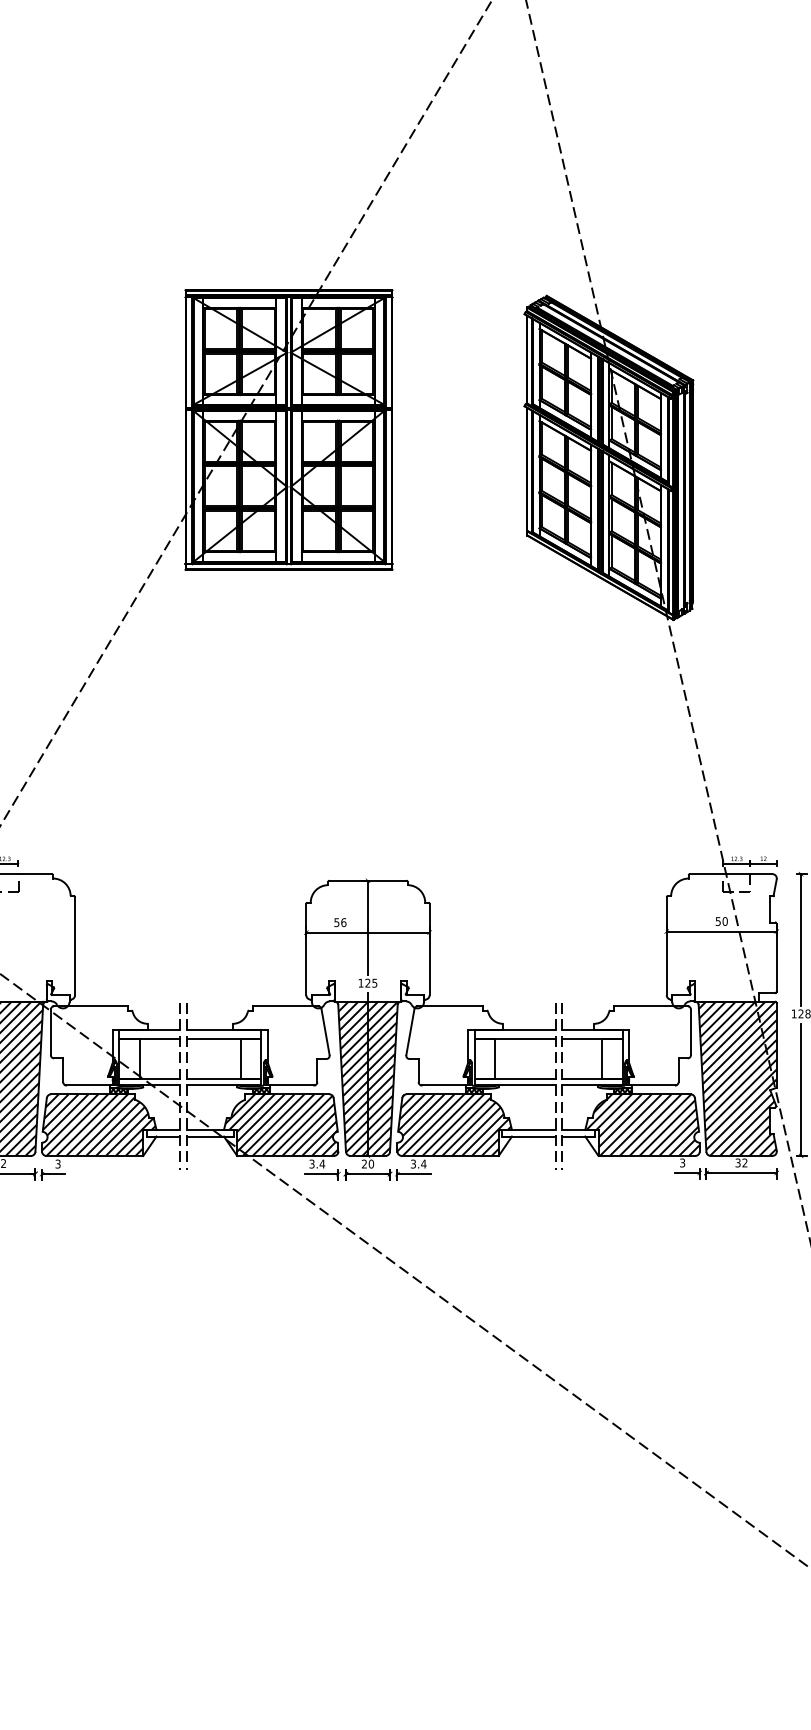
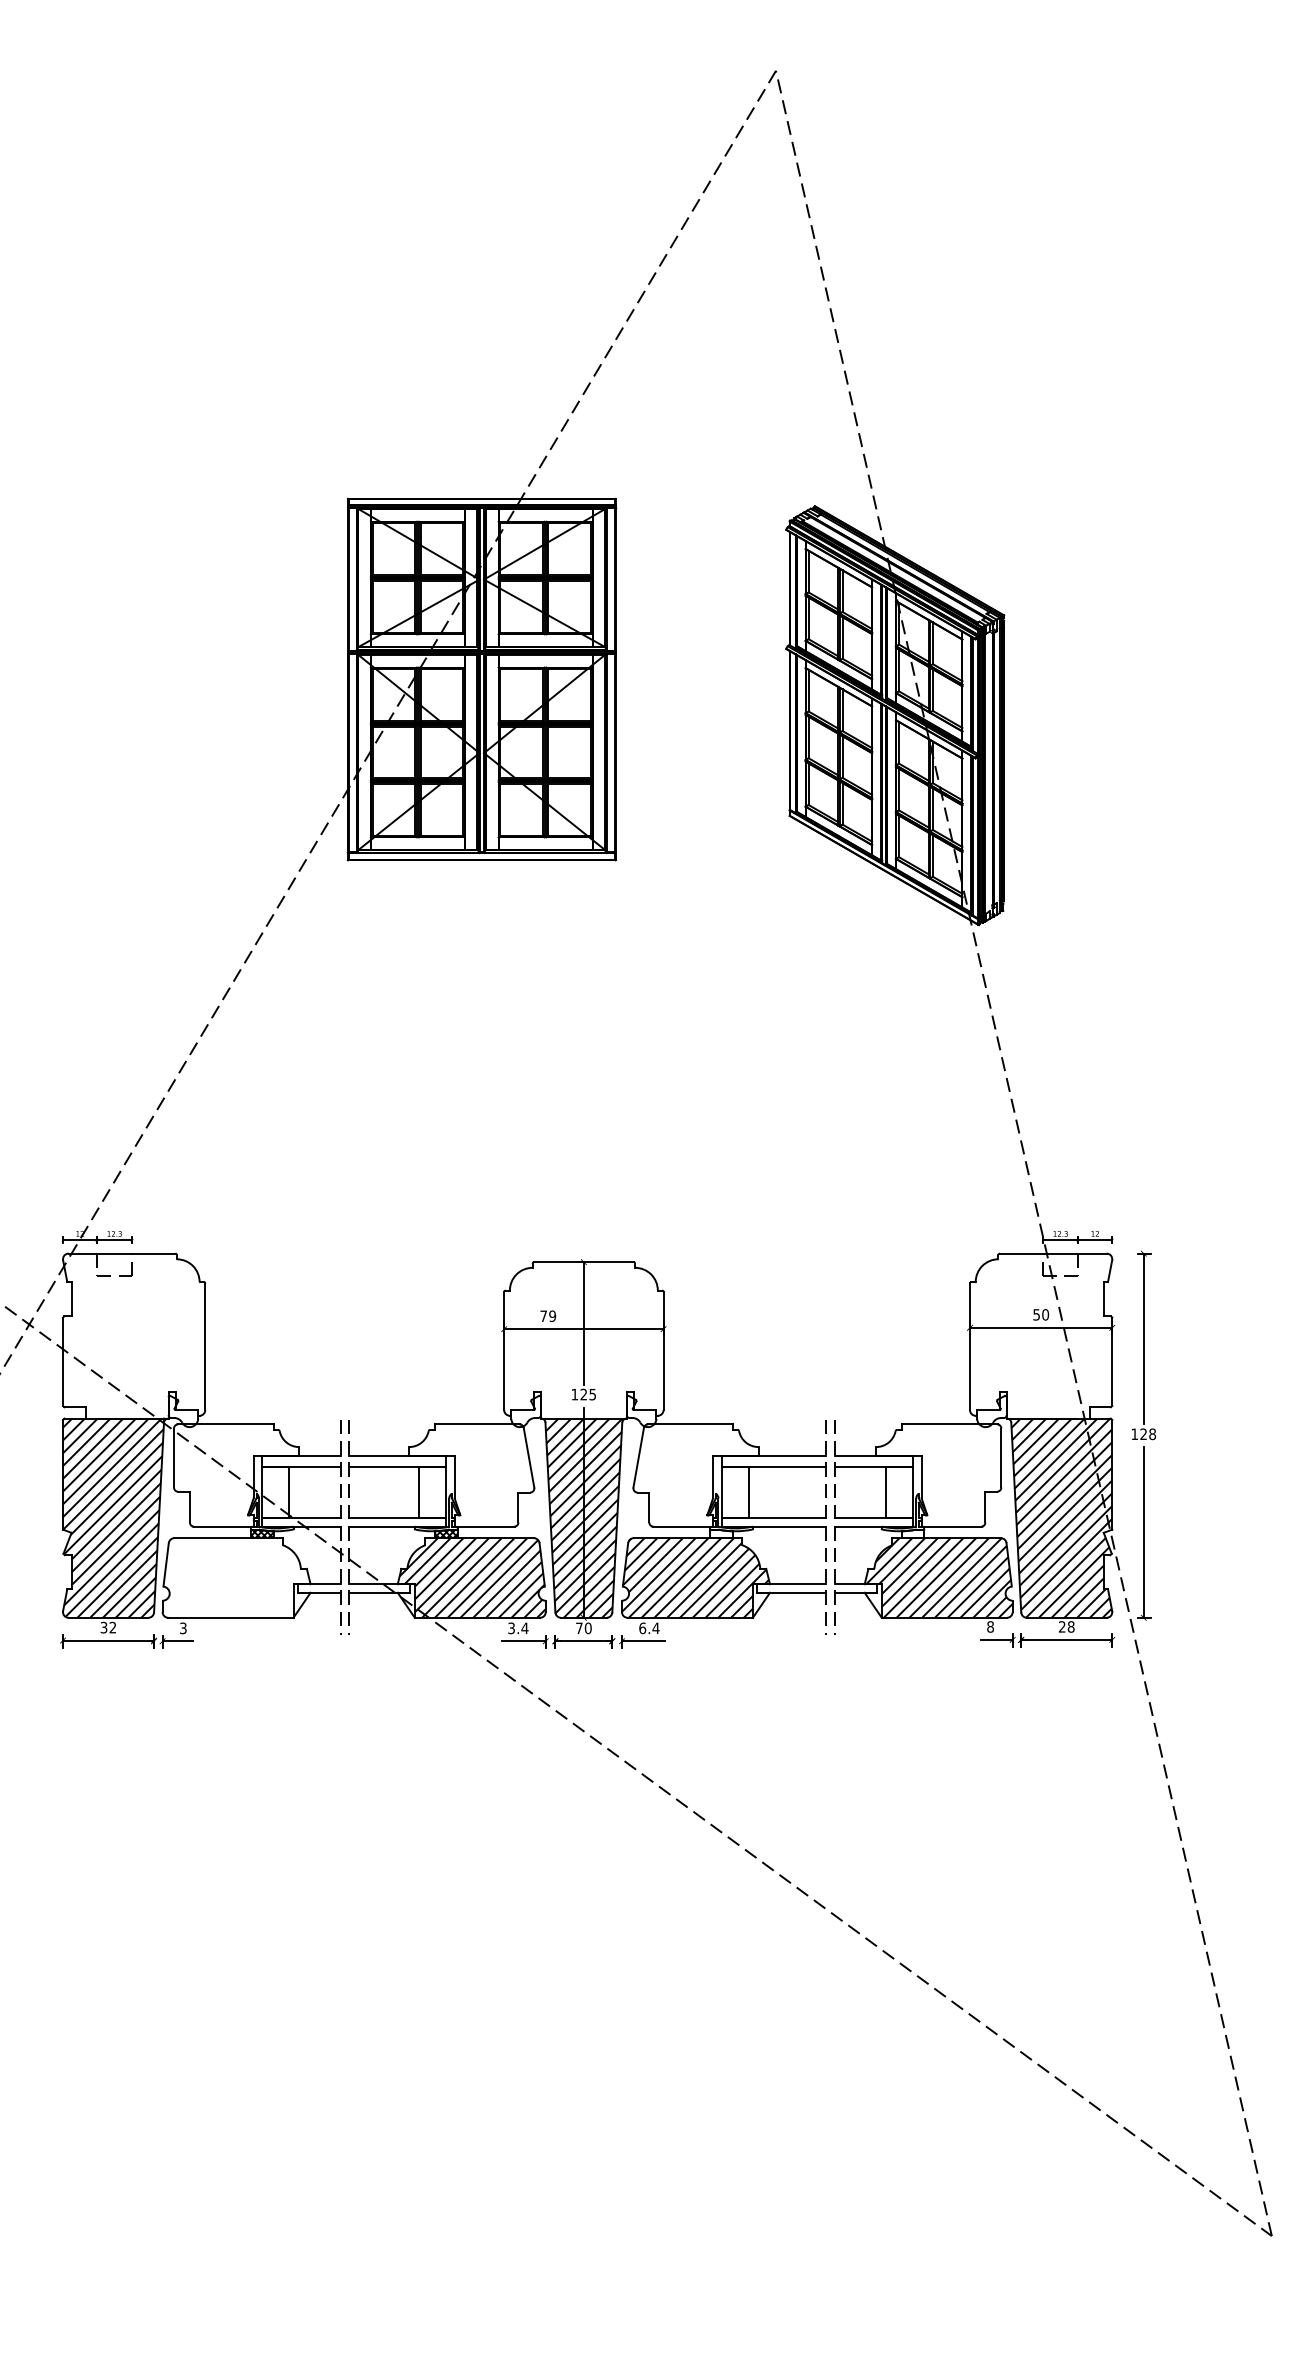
text: (340, 922) -> (548, 1316), 56 -> 79
hatch: (474, 1090) -> (721, 1533), removed
hatch: (622, 1090) -> (912, 1533), removed
hatch: (98, 1124) -> (235, 1577), removed
text: (682, 1162) -> (990, 1626), 3 -> 8
text: (741, 1162) -> (1066, 1626), 32 -> 28
text: (364, 1163) -> (579, 1627), 20 -> 70
text: (413, 1164) -> (642, 1628), 3.4 -> 6.4

